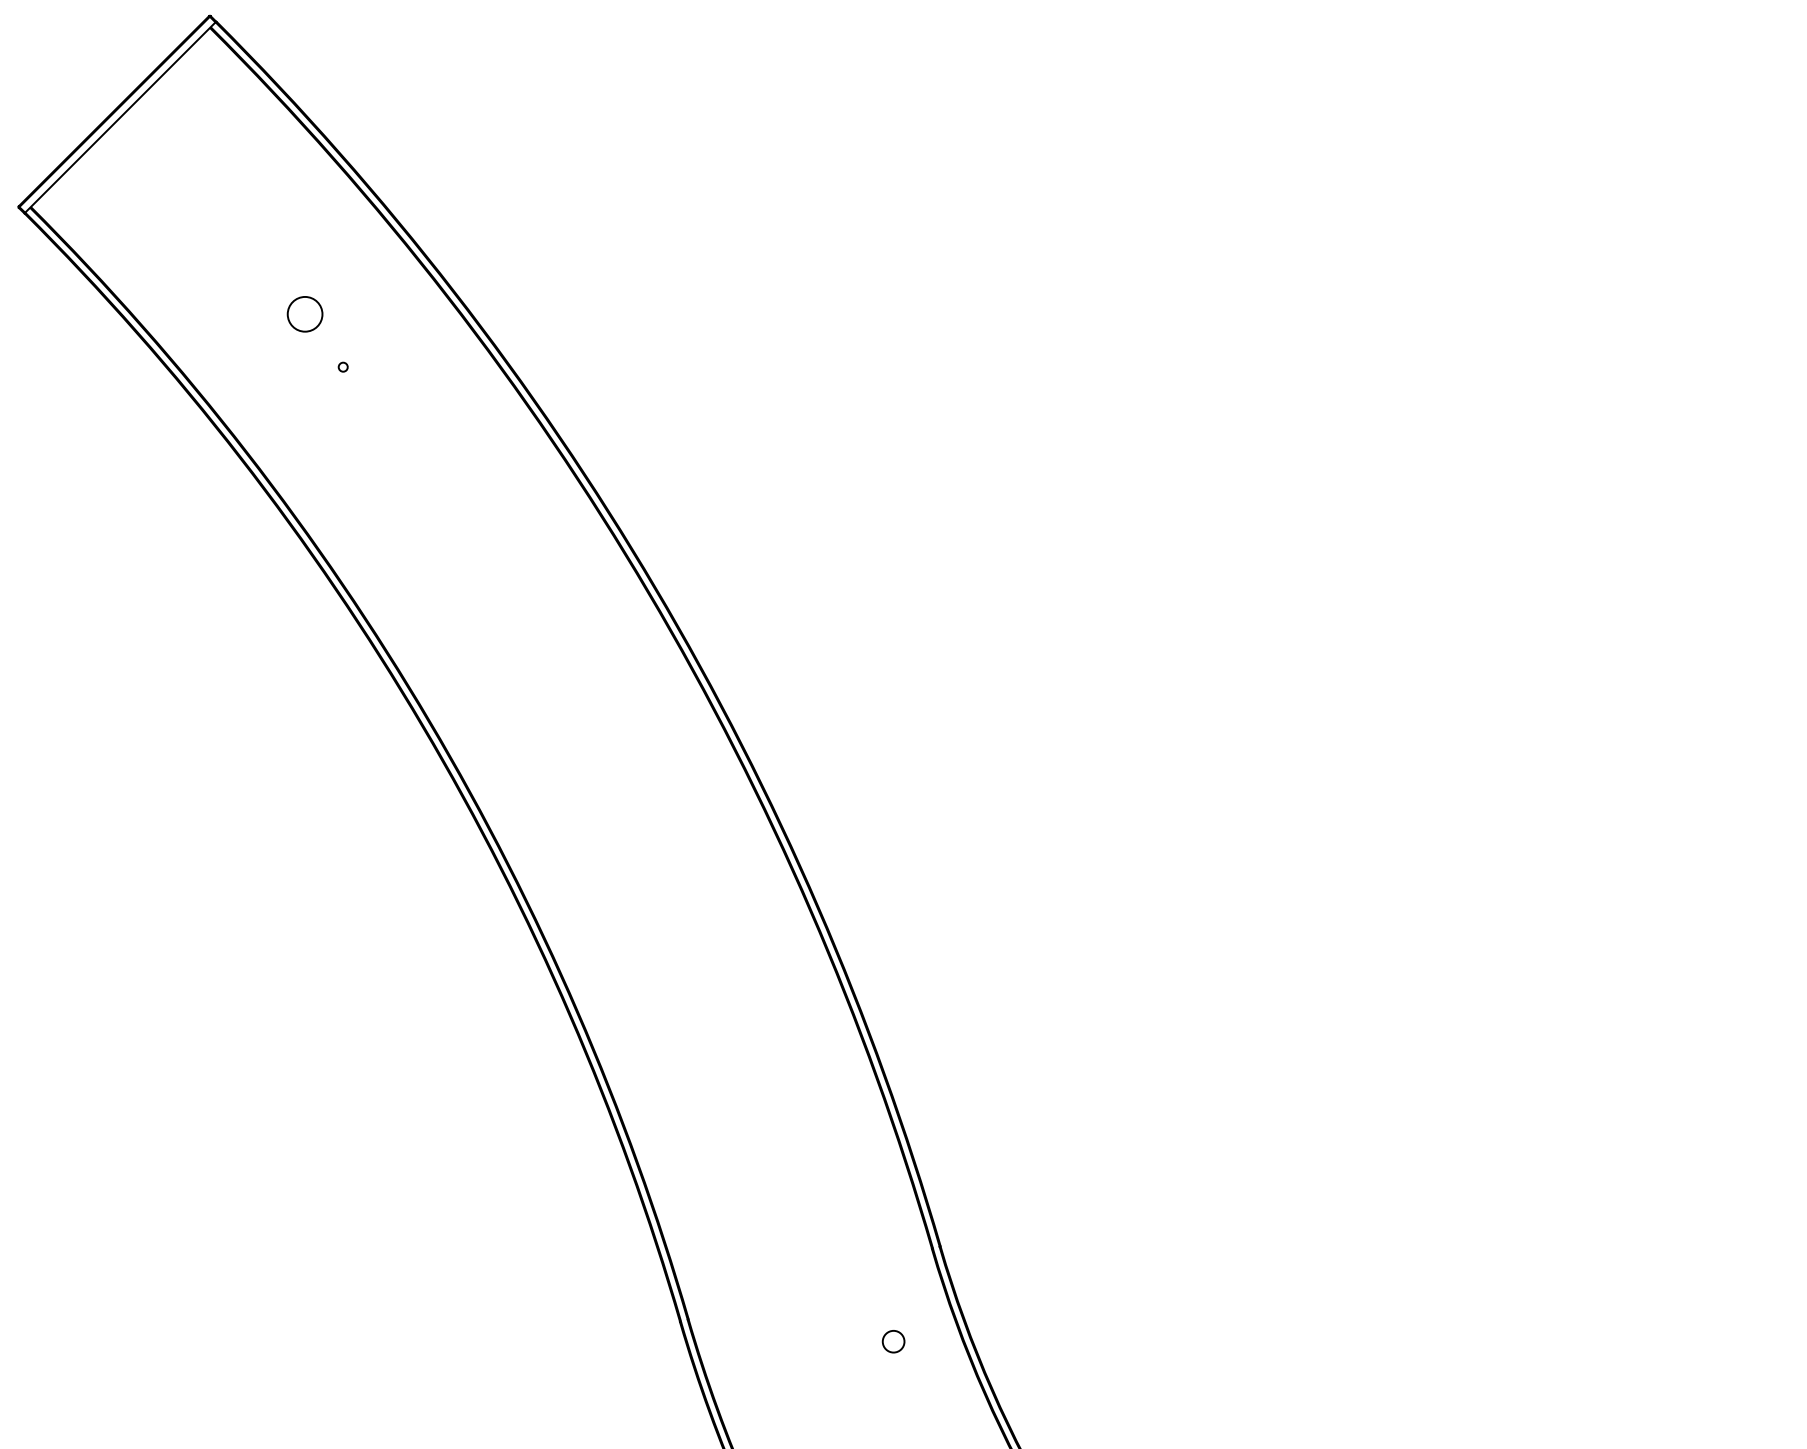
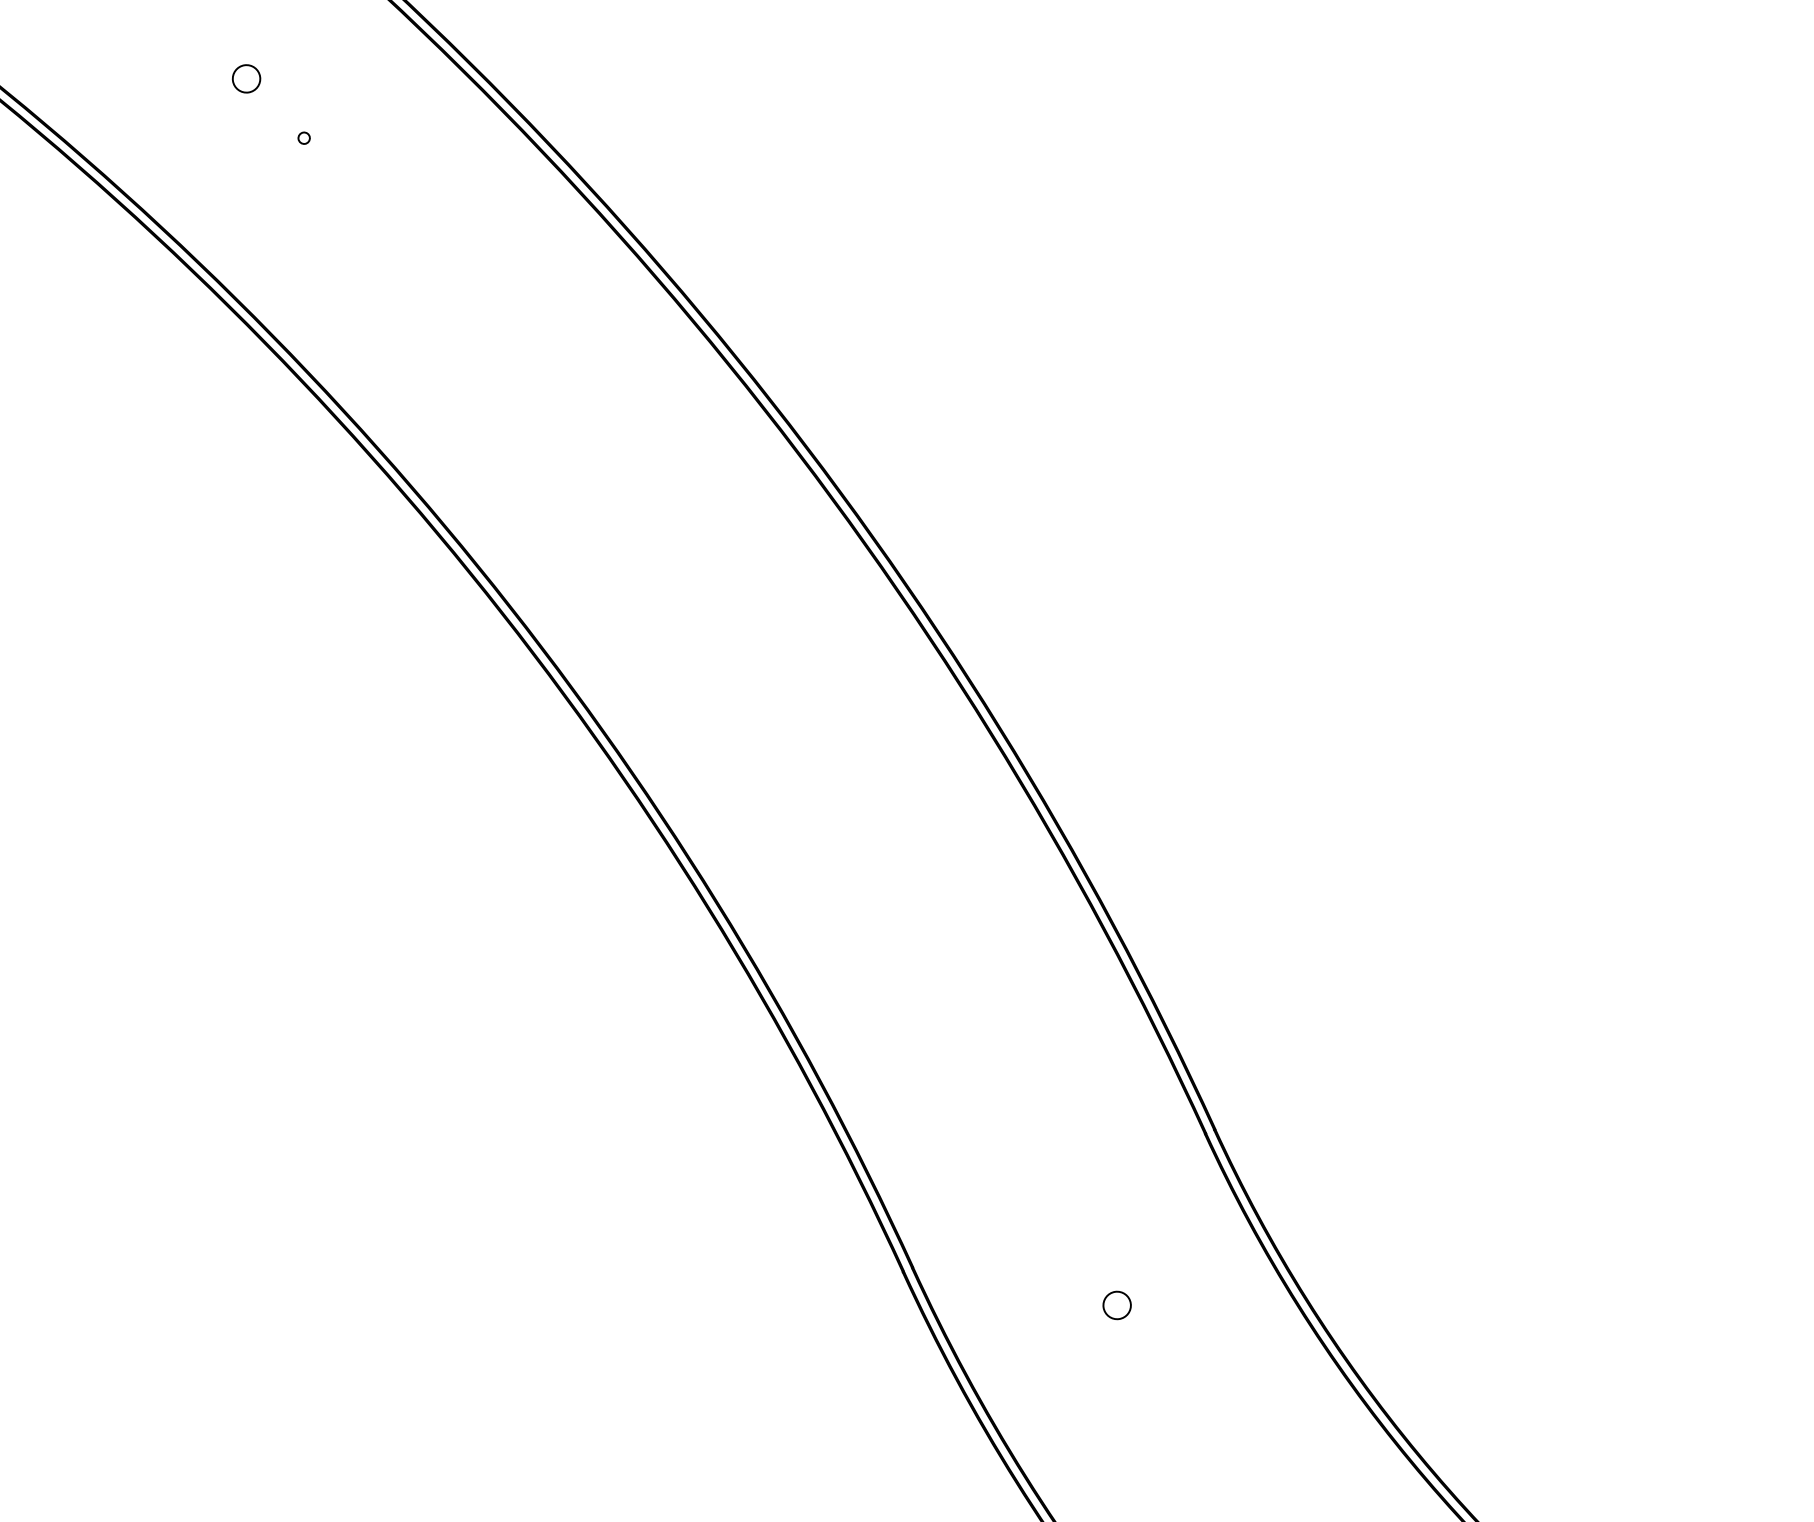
circle: (304, 313) -> (245, 78), size x0.62
circle: (893, 1341) -> (1116, 1305), moved

